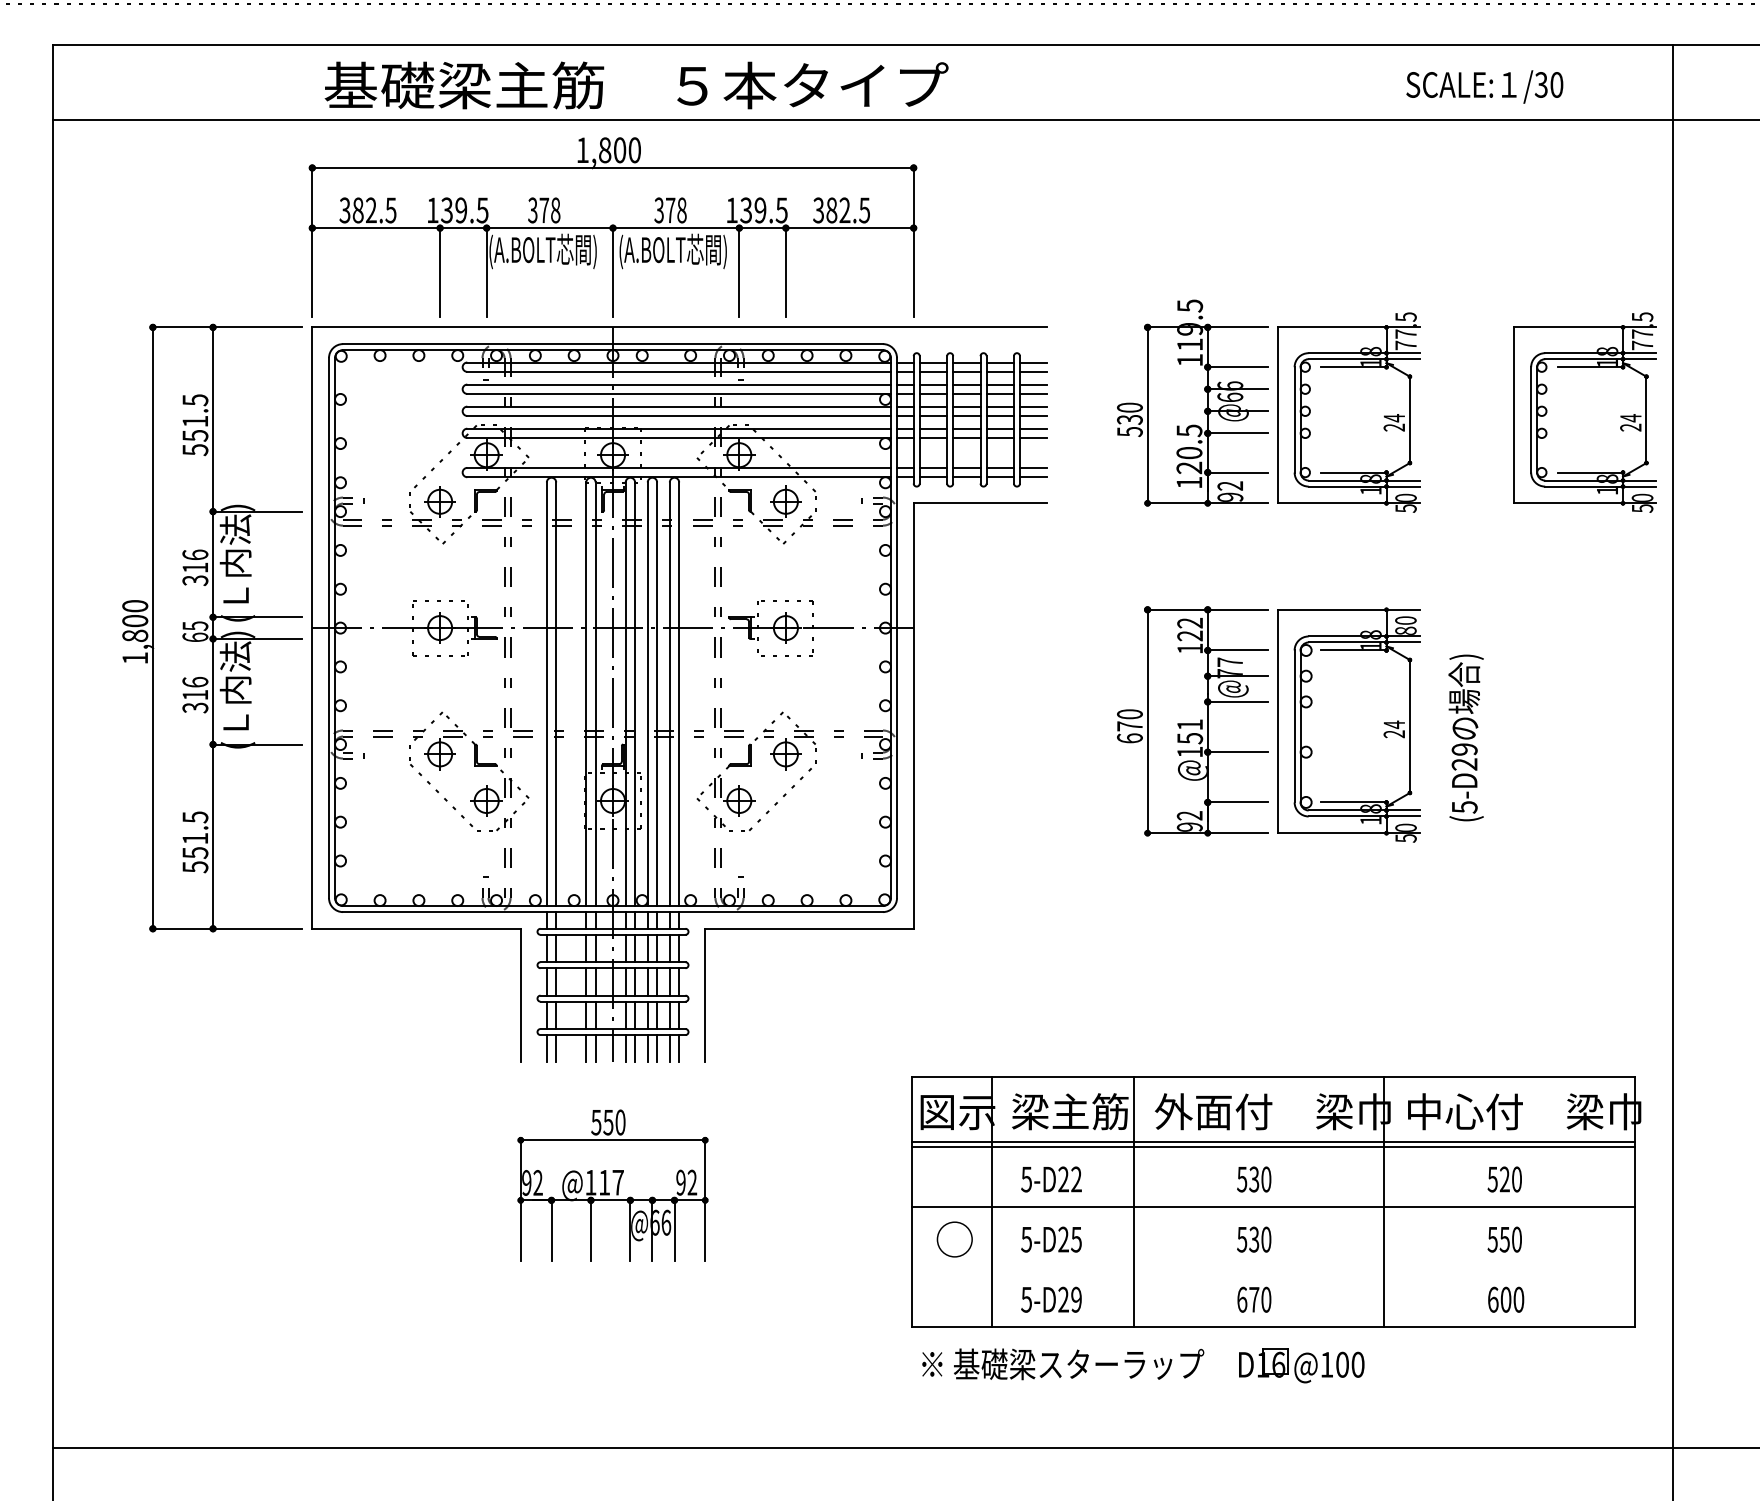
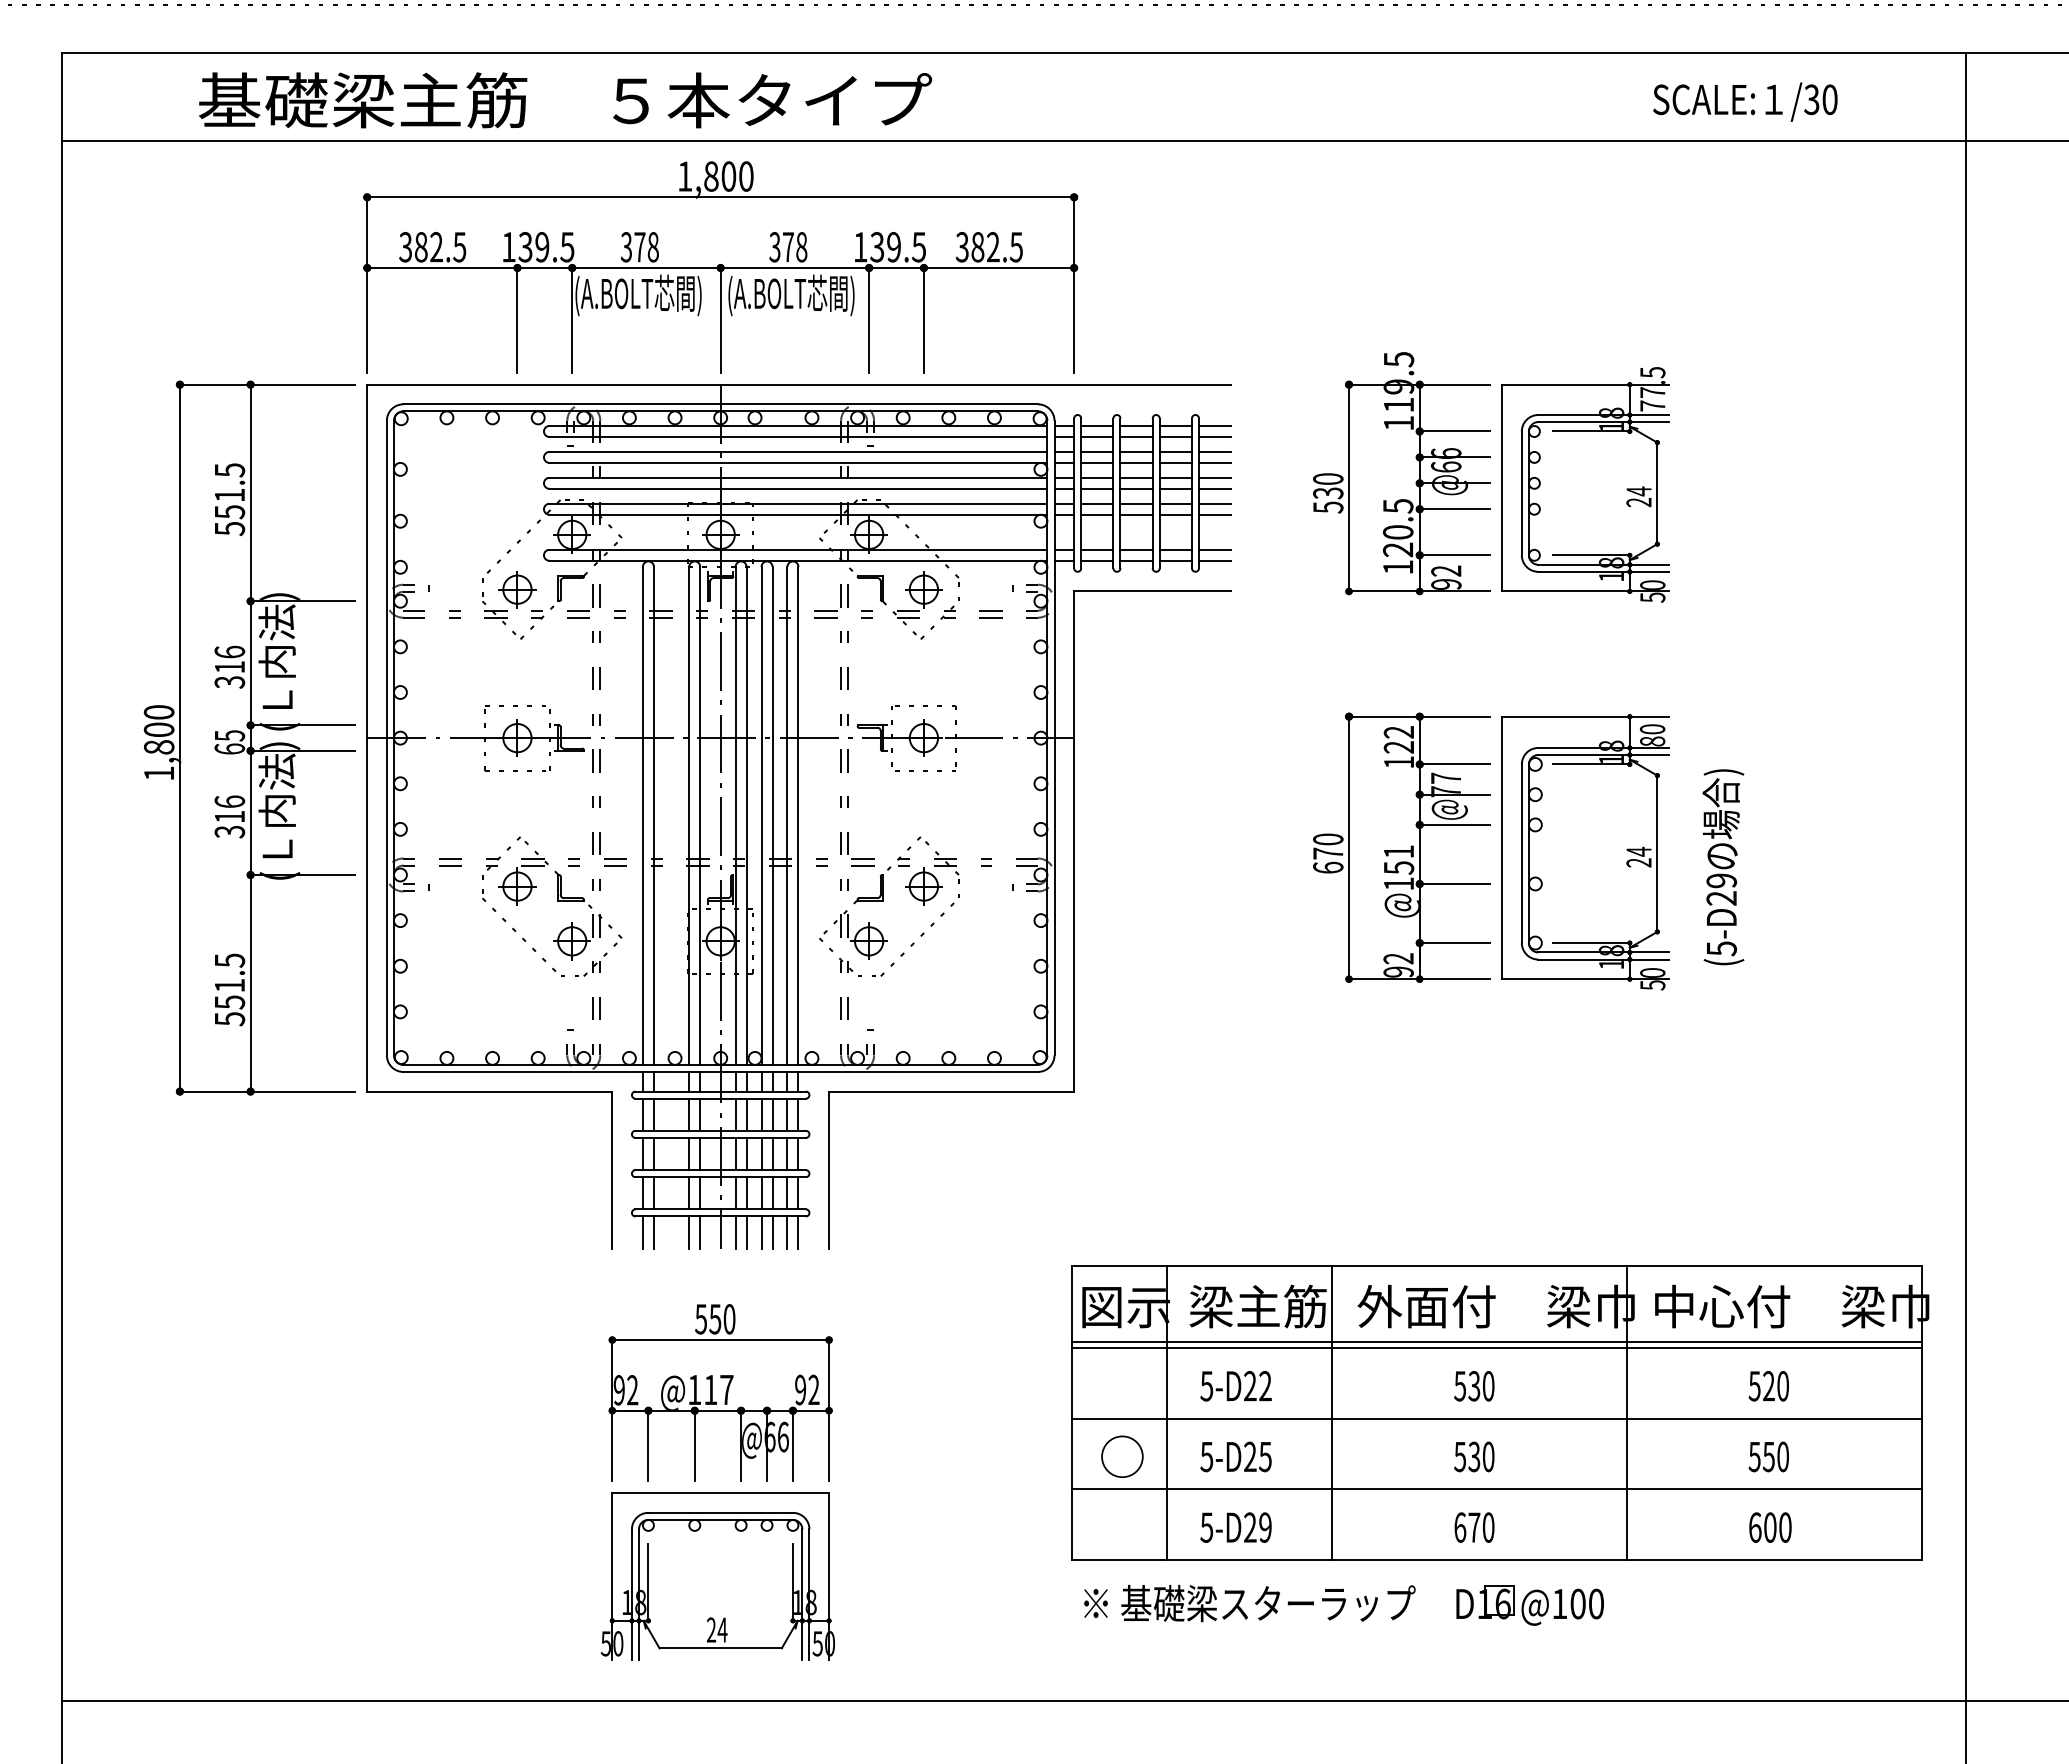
text: (636, 85) -> (565, 100), moved
part: (1585, 412) -> (1863, 484), removed
line: (1273, 1267) -> (1496, 1489), added
part: (610, 1341) -> (717, 1576), added

